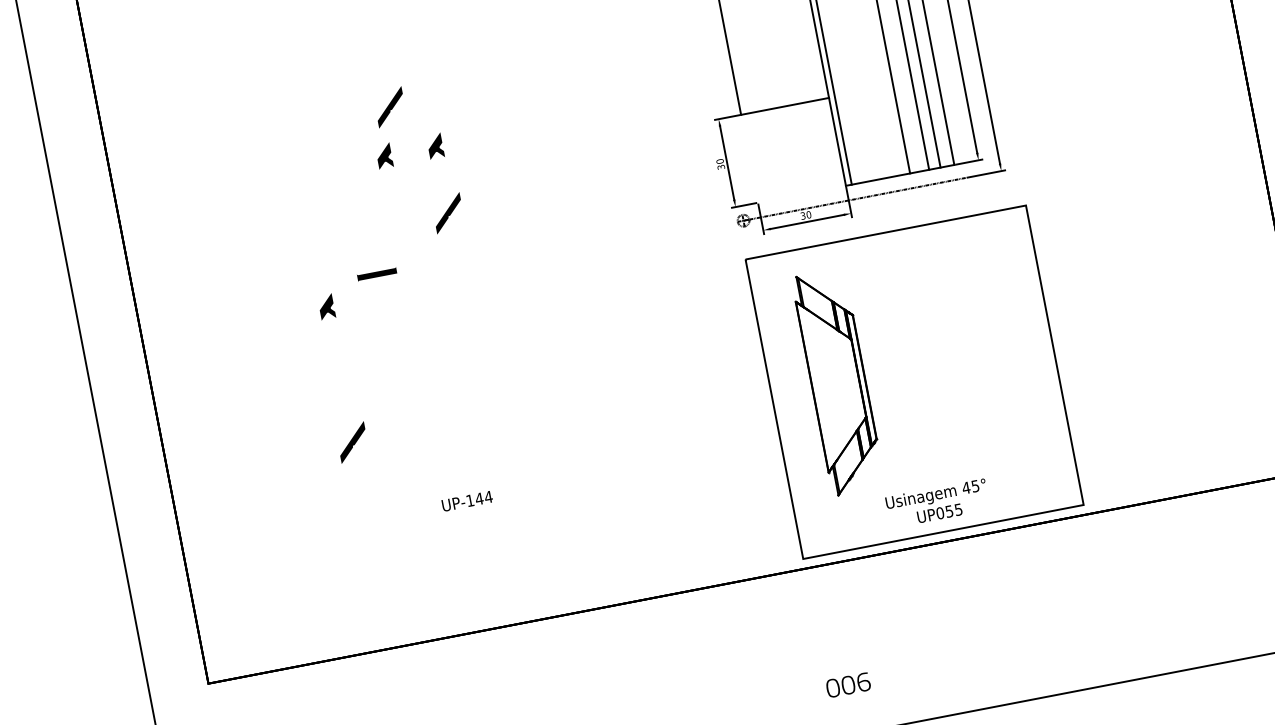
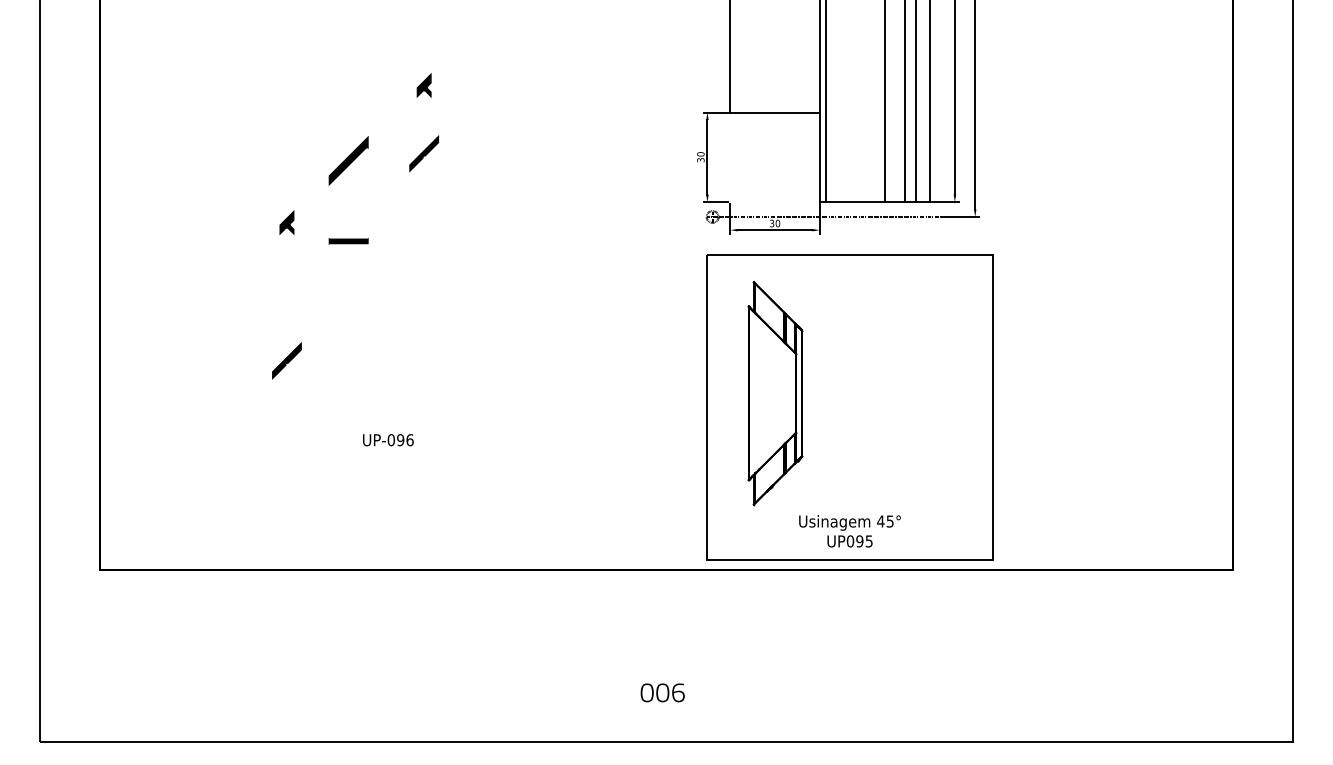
part: (389, 107) -> (386, 38), removed
part: (383, 156) -> (371, 85), removed
fill: (375, 234) -> (348, 160), added
part: (376, 274) -> (348, 241), moved
text: (479, 499) -> (400, 440), UP-144 -> UP-096
text: (949, 511) -> (859, 541), UP055 -> UP095
text: (848, 684) -> (662, 692), moved

